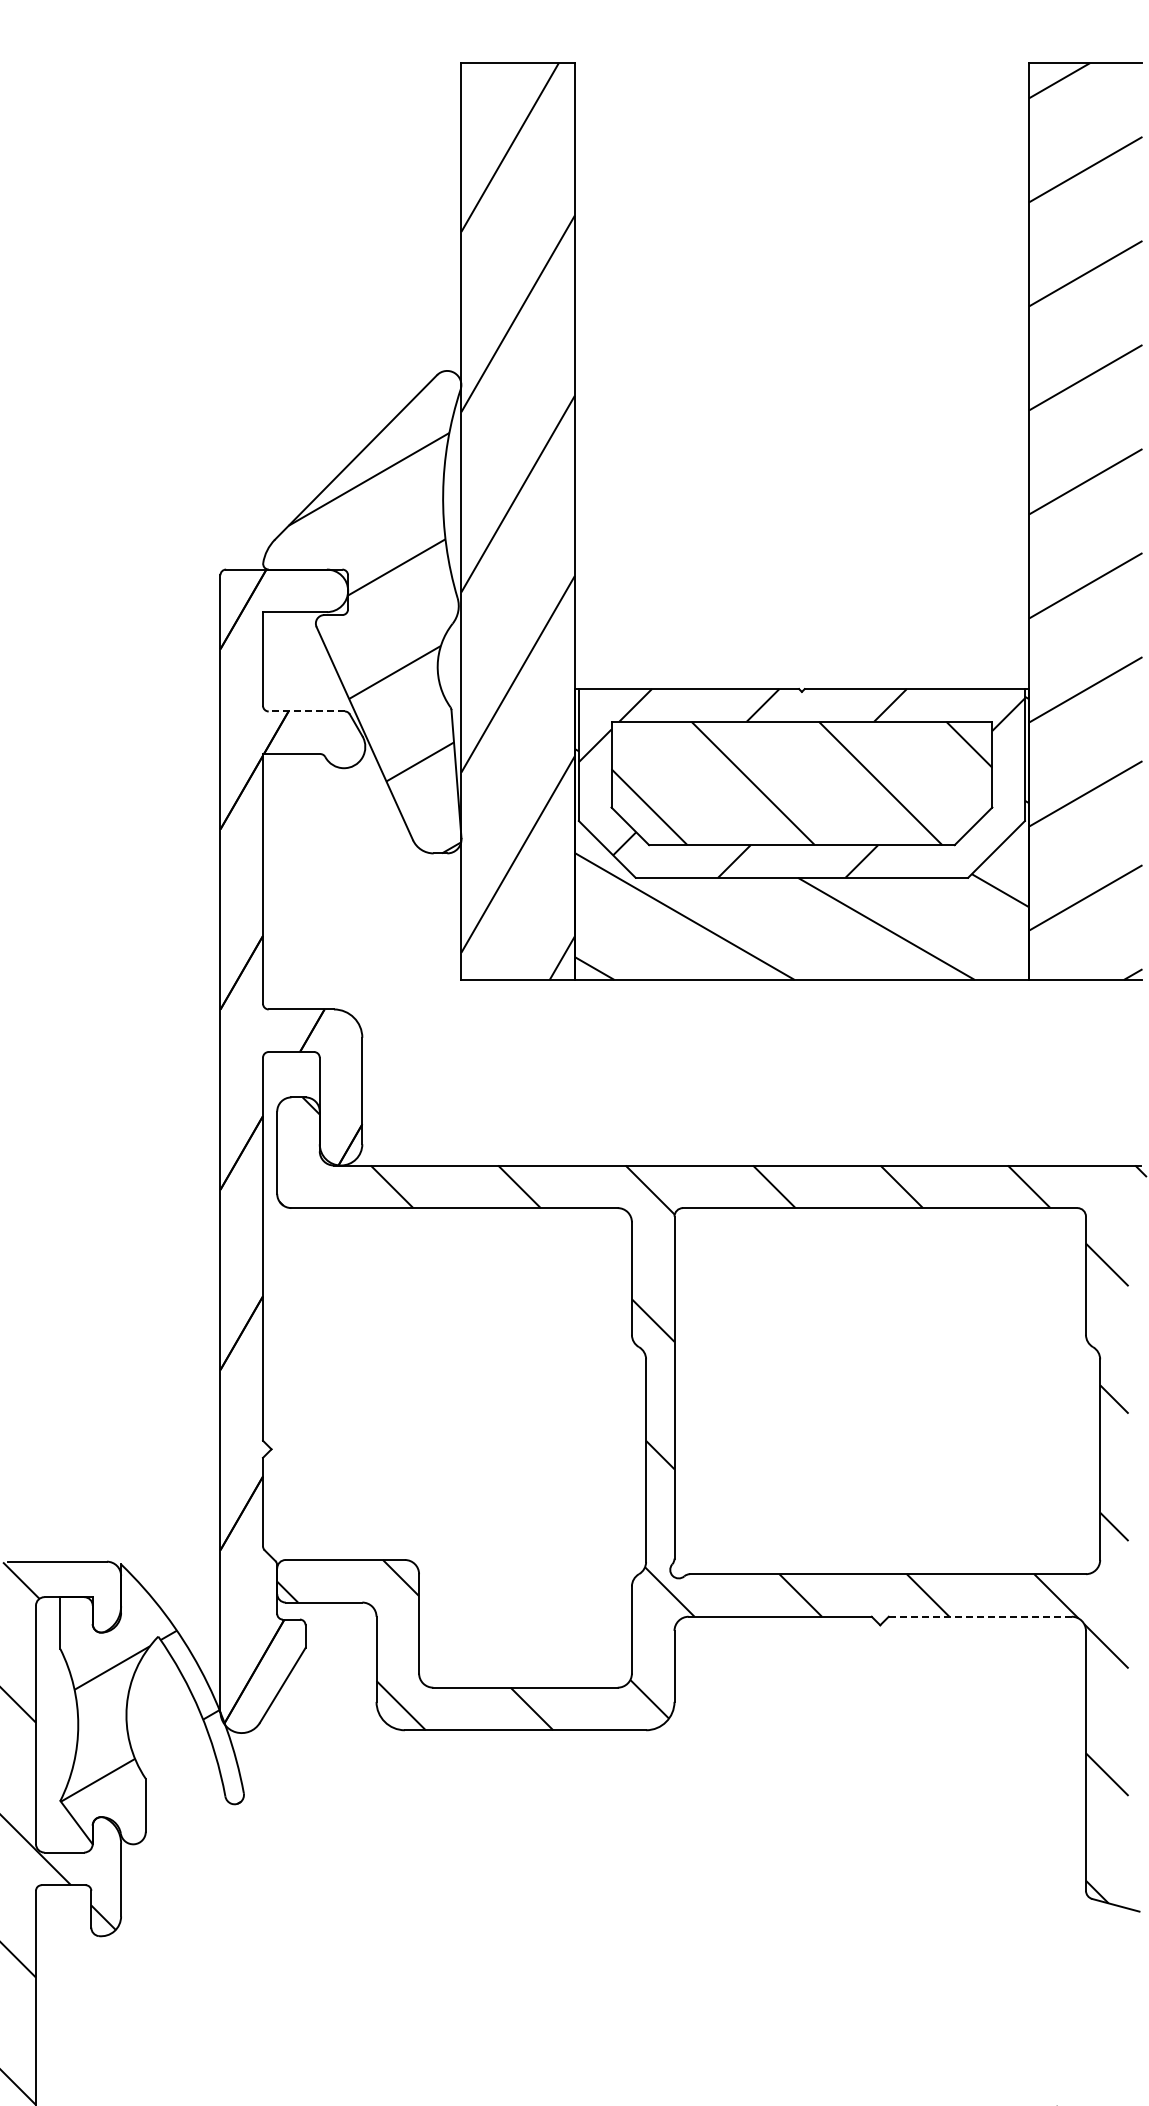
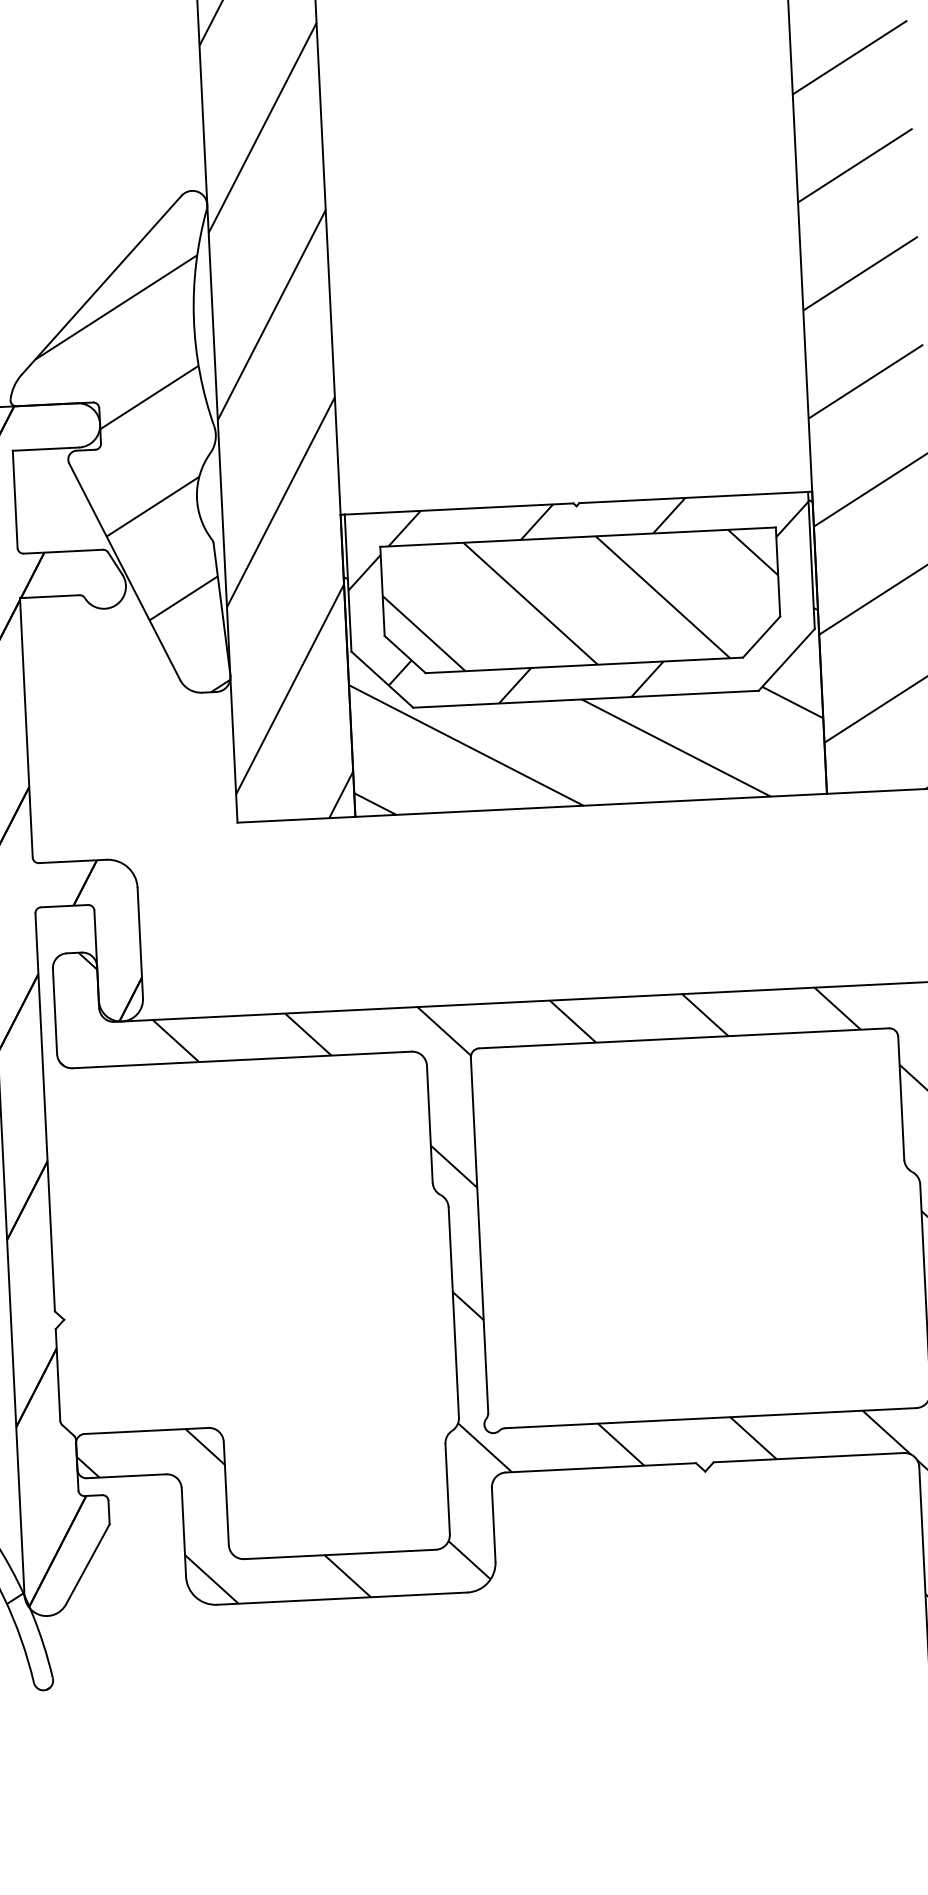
line: (306, 711) -> (63, 551), dashed -> solid
line: (980, 1616) -> (808, 1457), dashed -> solid

